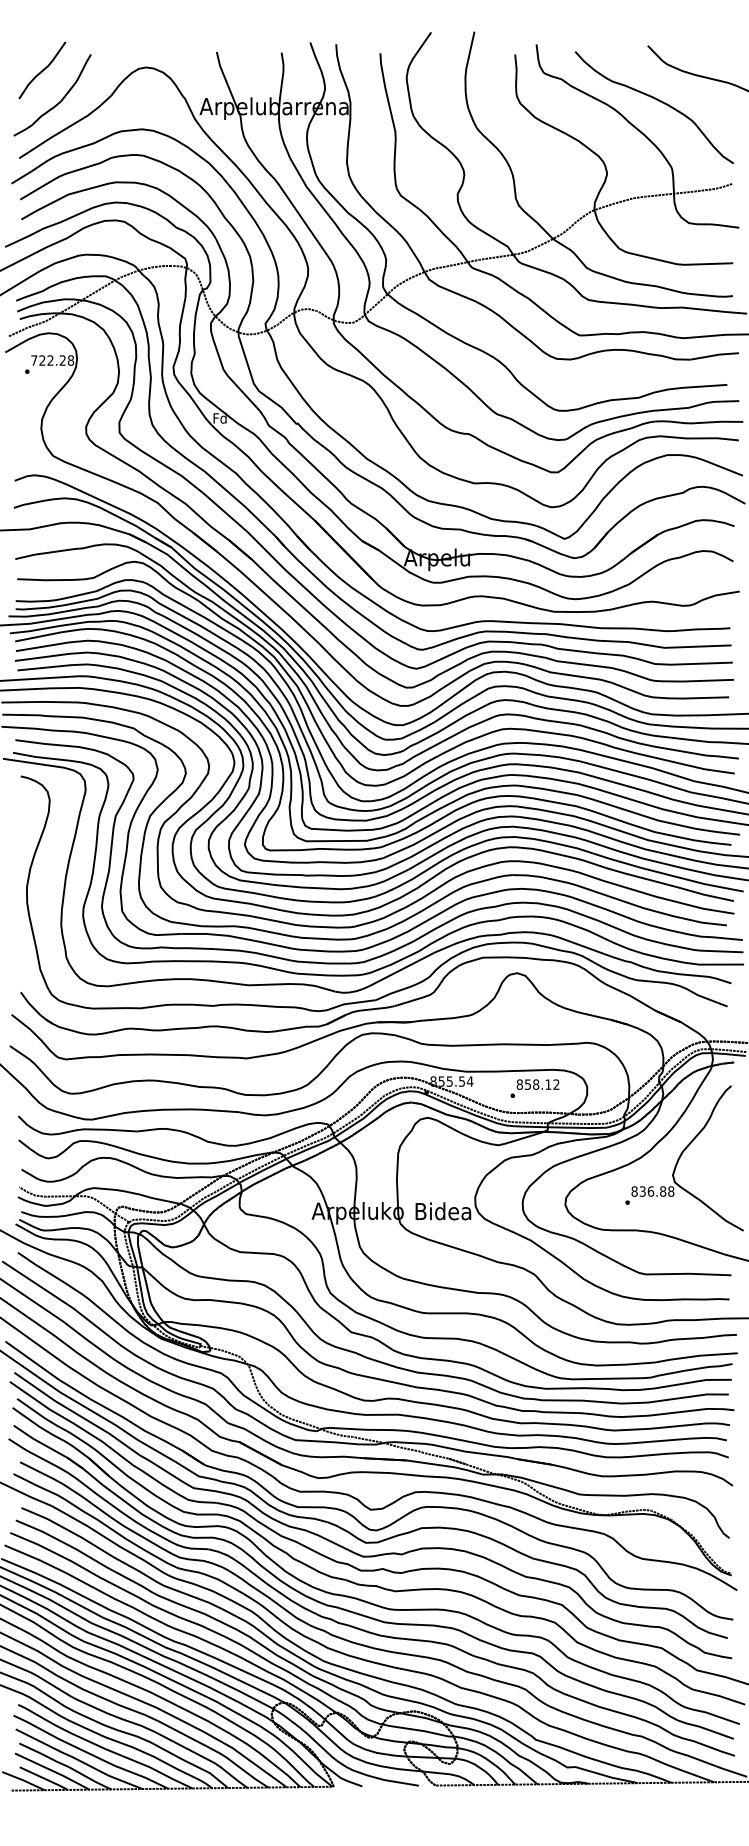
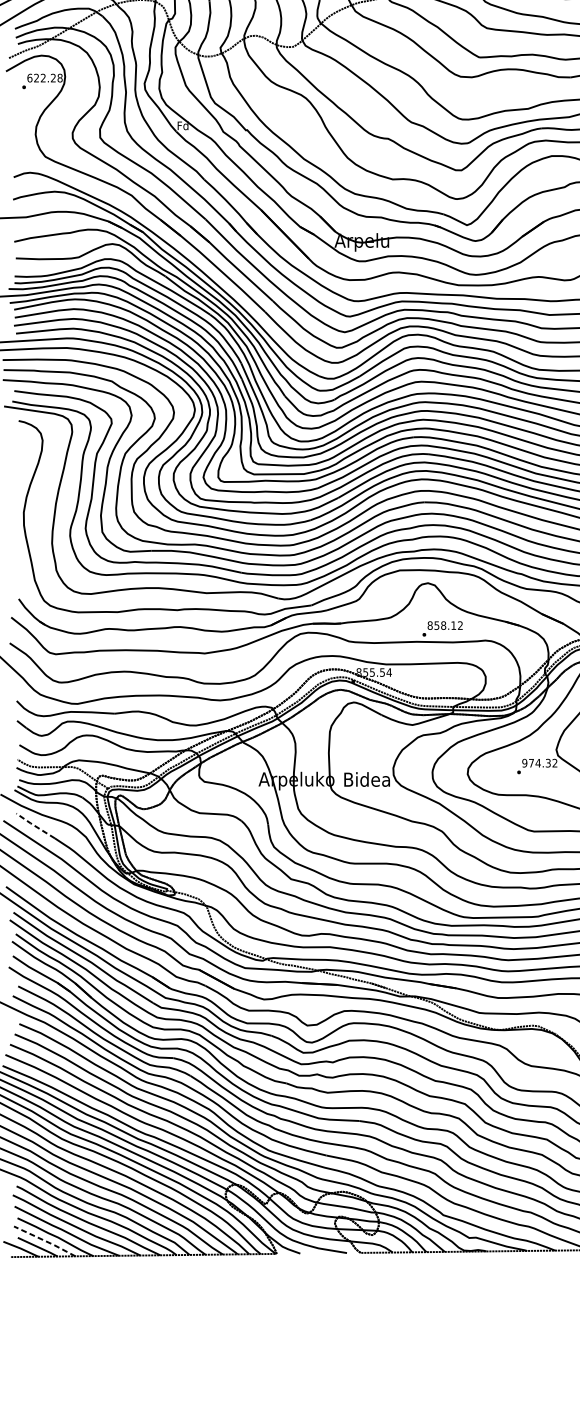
text: (34, 360) -> (30, 78), 722.28 -> 622.28
text: (534, 1088) -> (442, 628), moved
text: (652, 1191) -> (539, 763), 836.88 -> 974.32
line: (40, 1267) -> (35, 825), solid -> dashed
line: (53, 1771) -> (45, 1241), solid -> dashed

